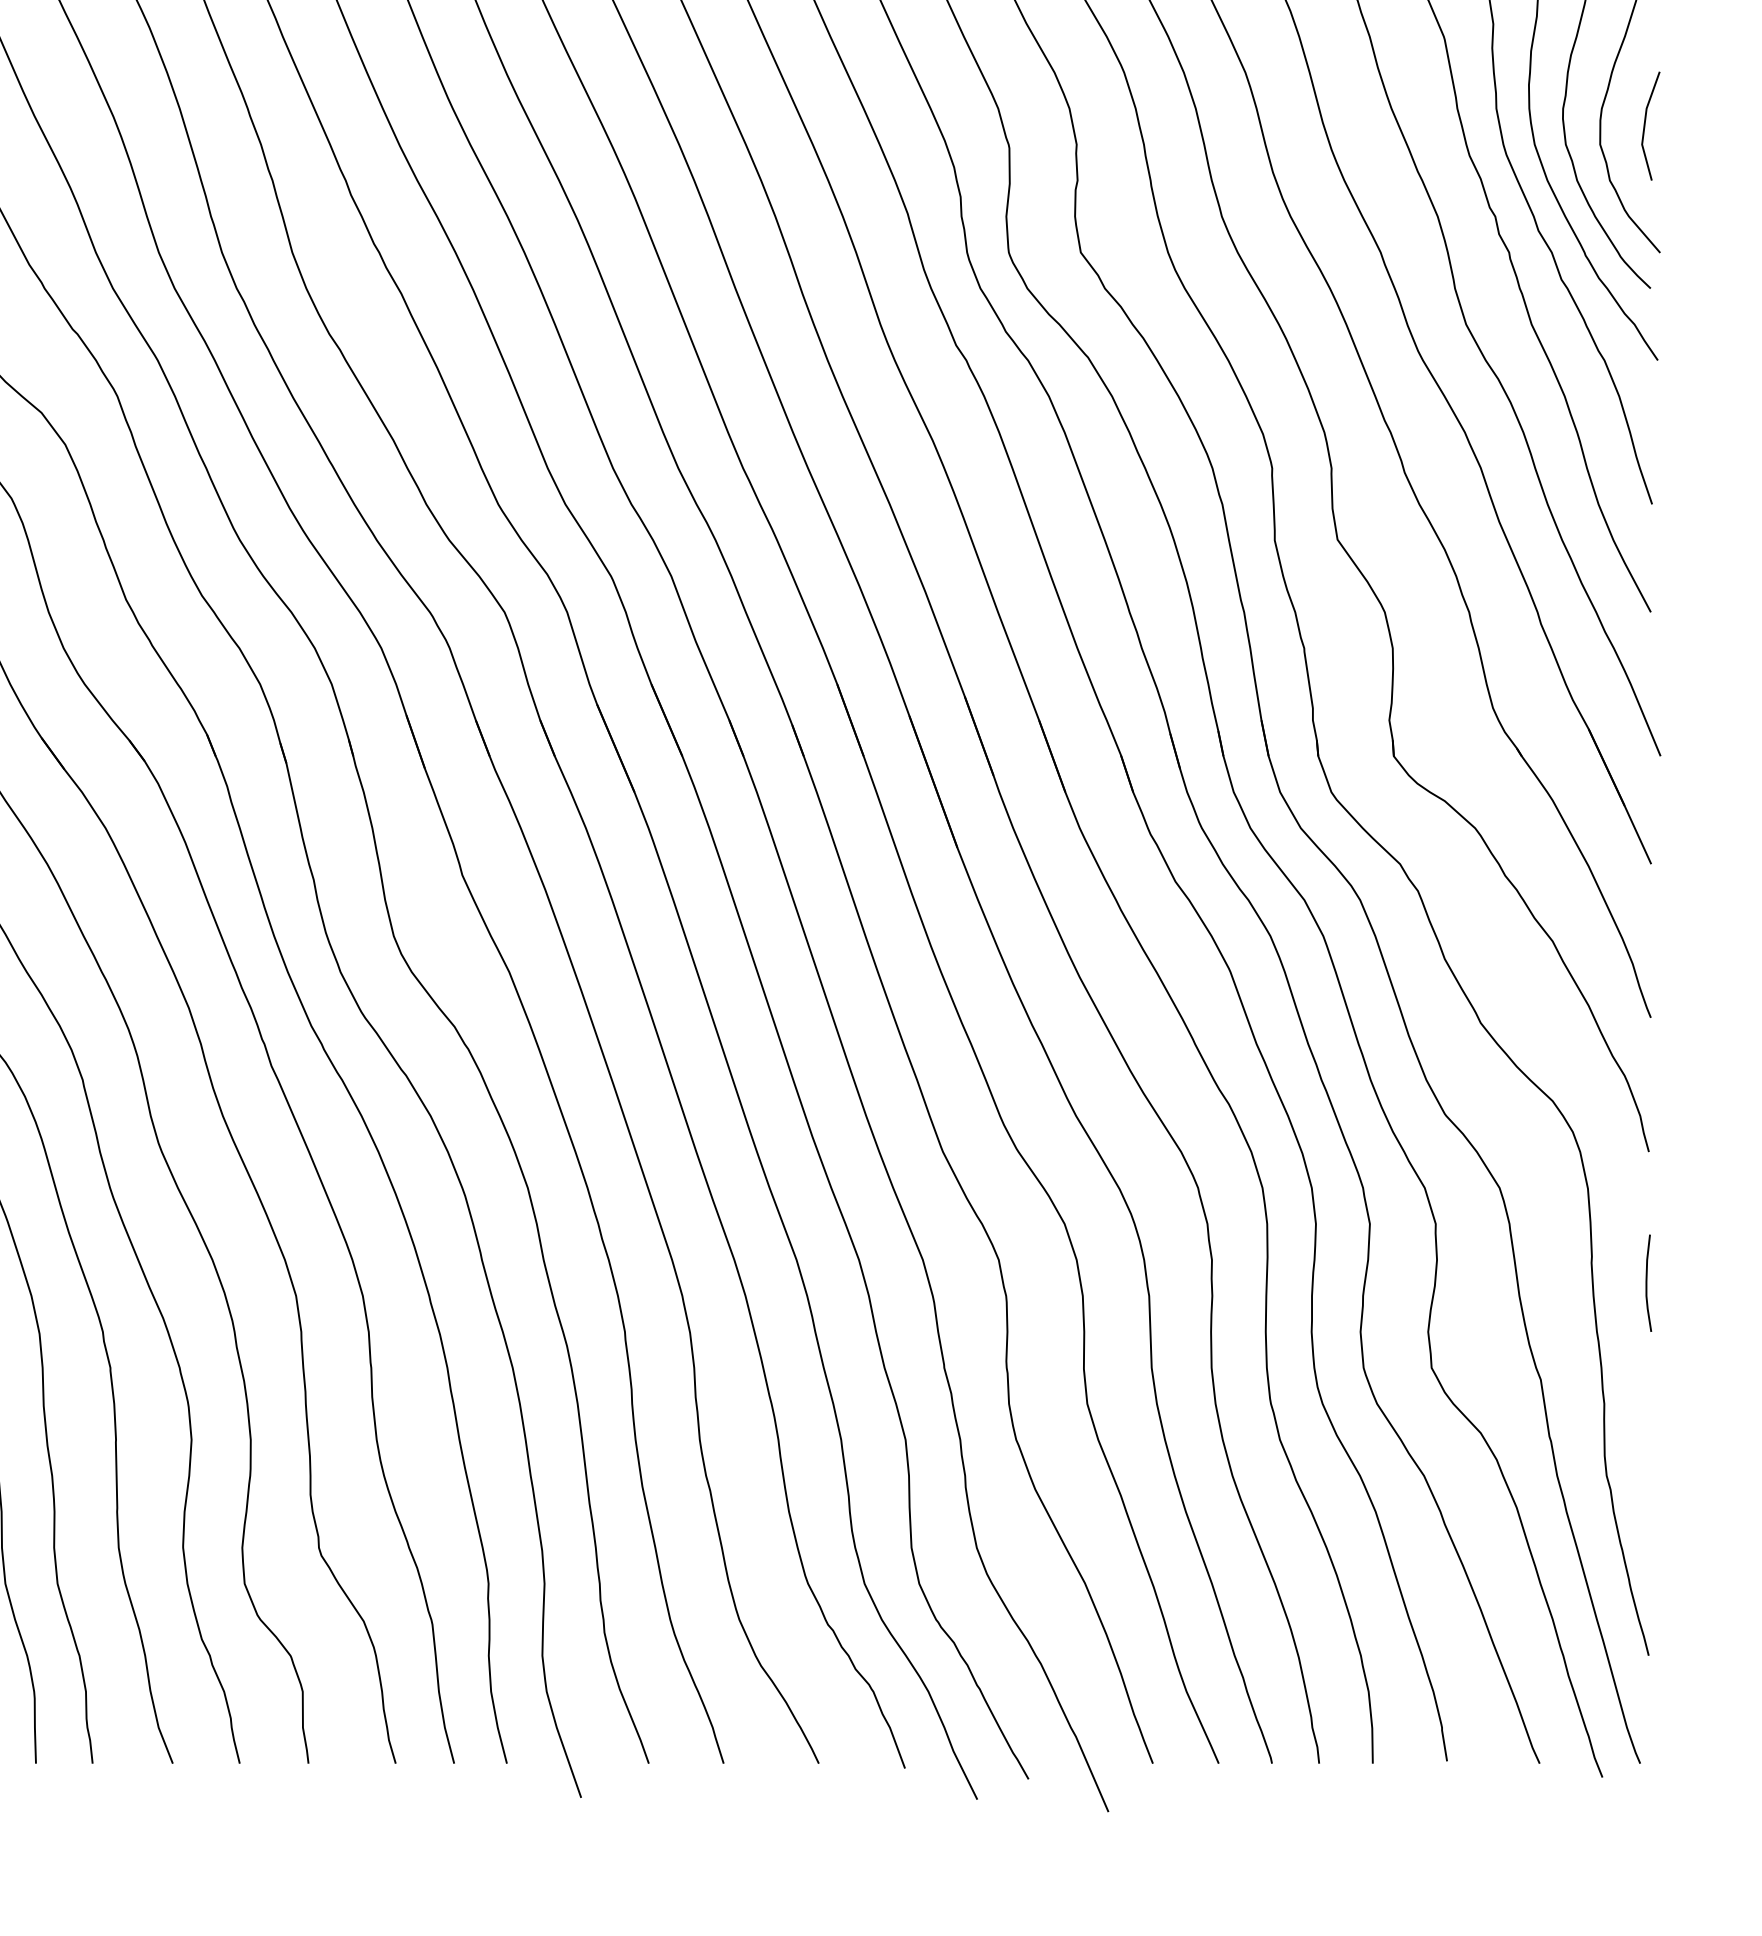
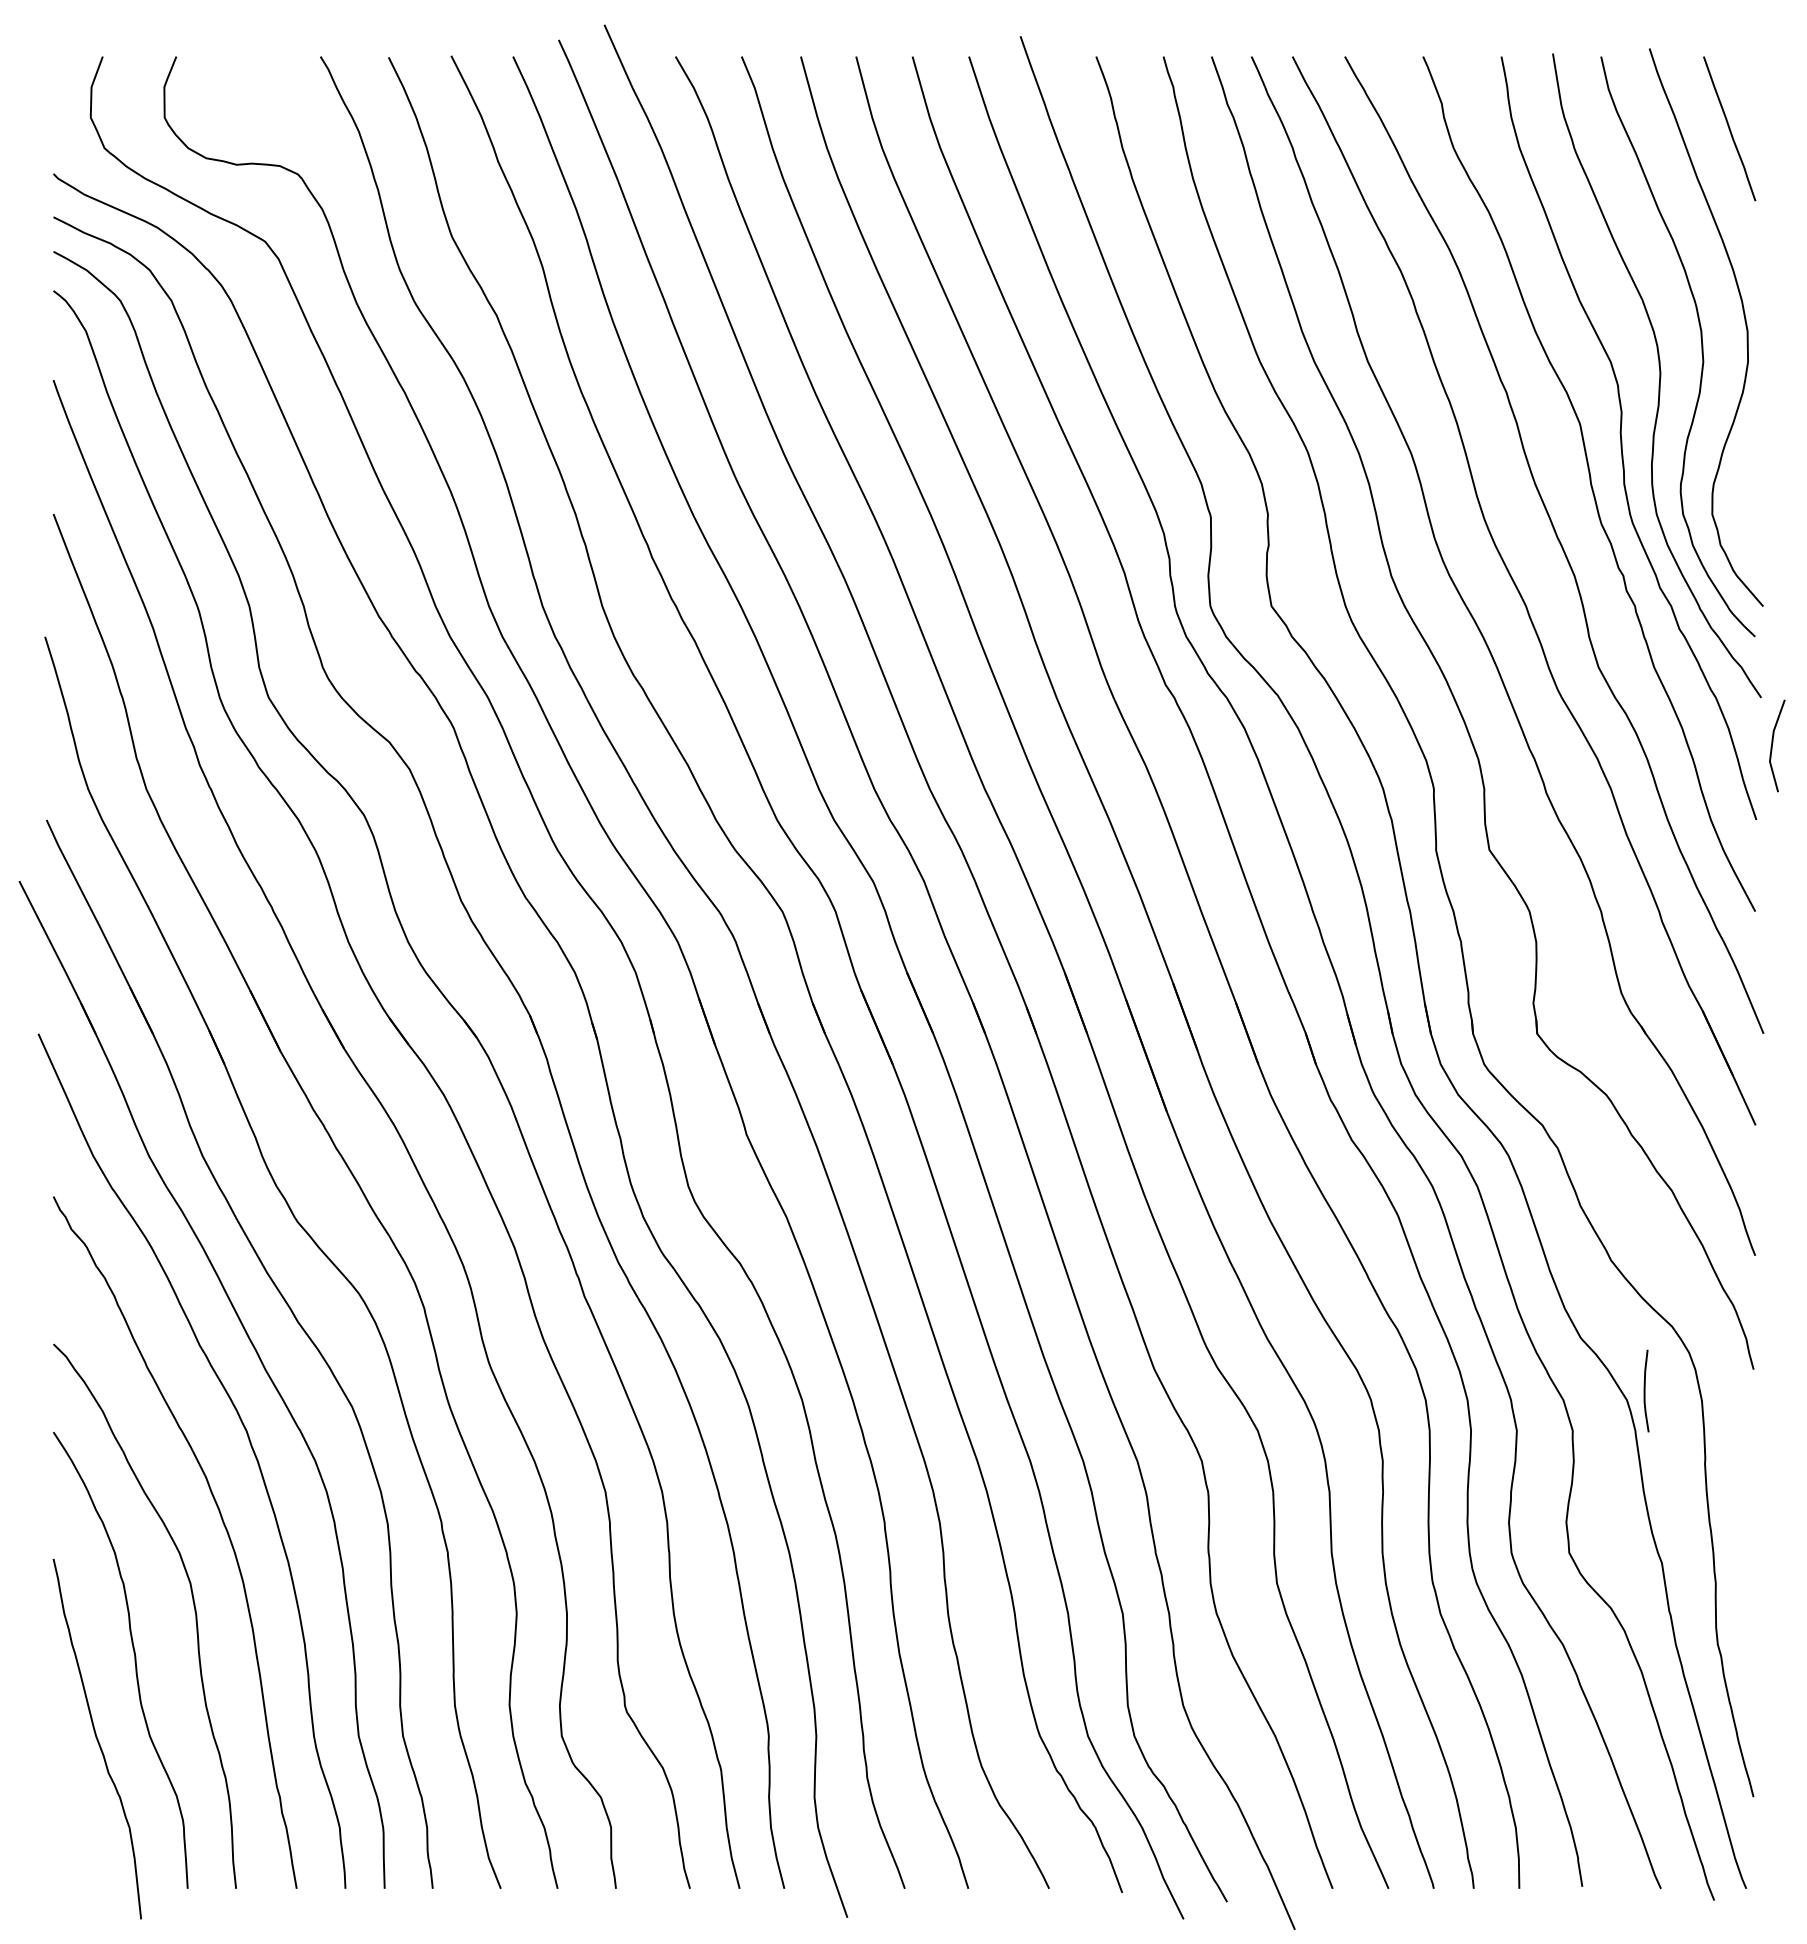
line: (1646, 123) -> (1773, 743), moved
curve: (1647, 1282) -> (1645, 1390), moved

